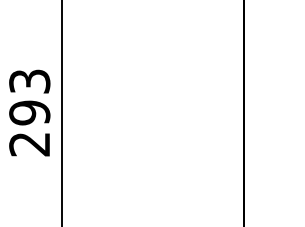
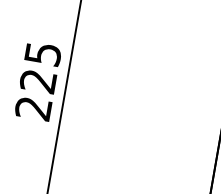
text: (29, 97) -> (40, 67), 293 -> 225

